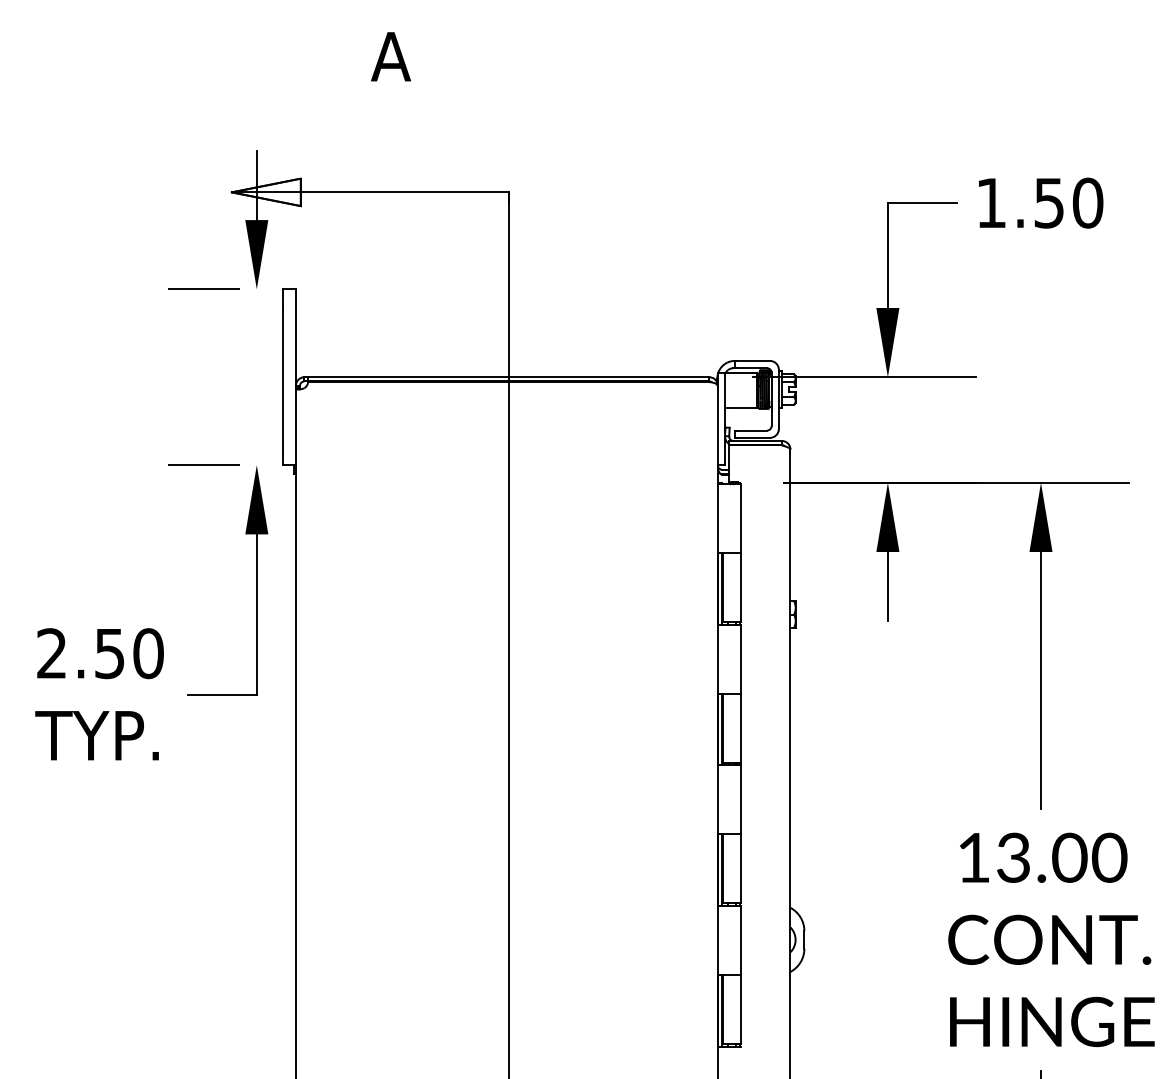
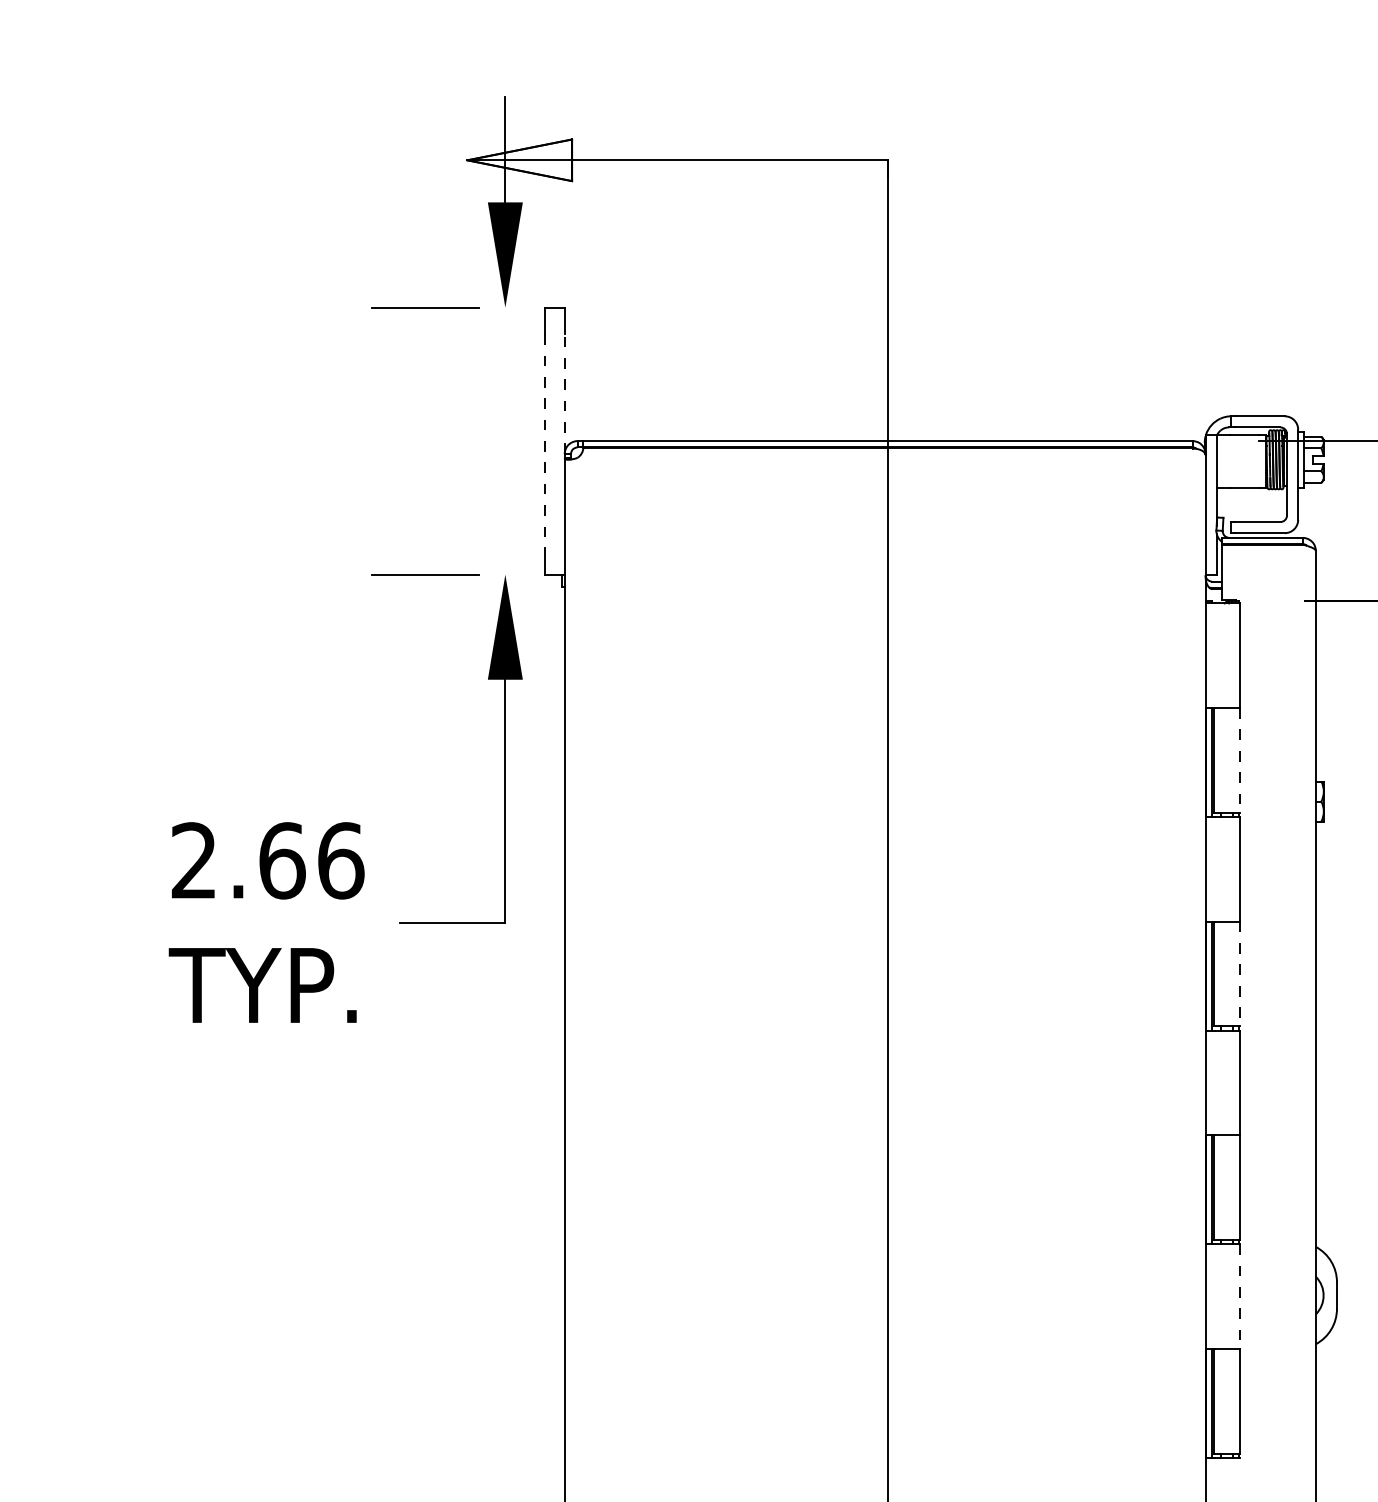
line: (295, 345) -> (564, 392), solid -> dashed
line: (283, 377) -> (545, 441), solid -> dashed
line: (740, 588) -> (1239, 761), solid -> dashed
text: (129, 653) -> (311, 860), 2.50 -> 2.66
line: (740, 728) -> (1239, 974), solid -> dashed
line: (740, 941) -> (1239, 1298), solid -> dashed

